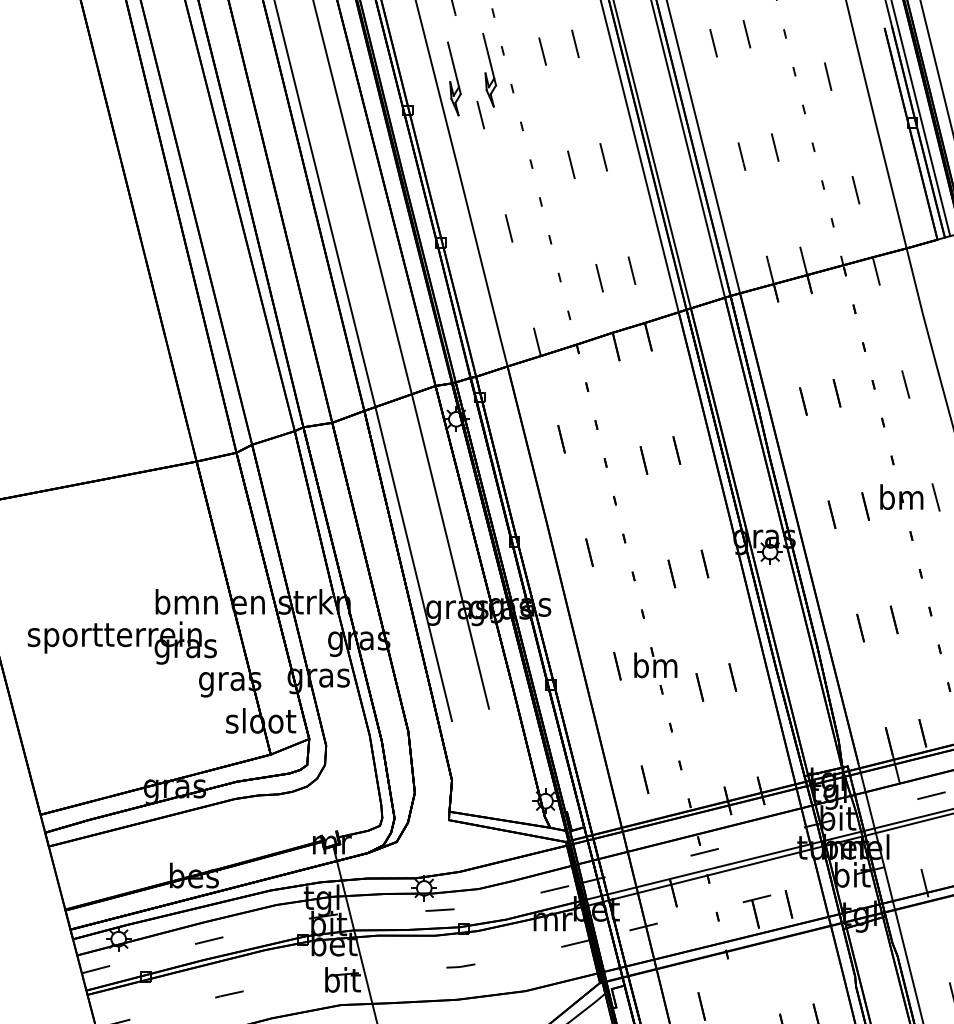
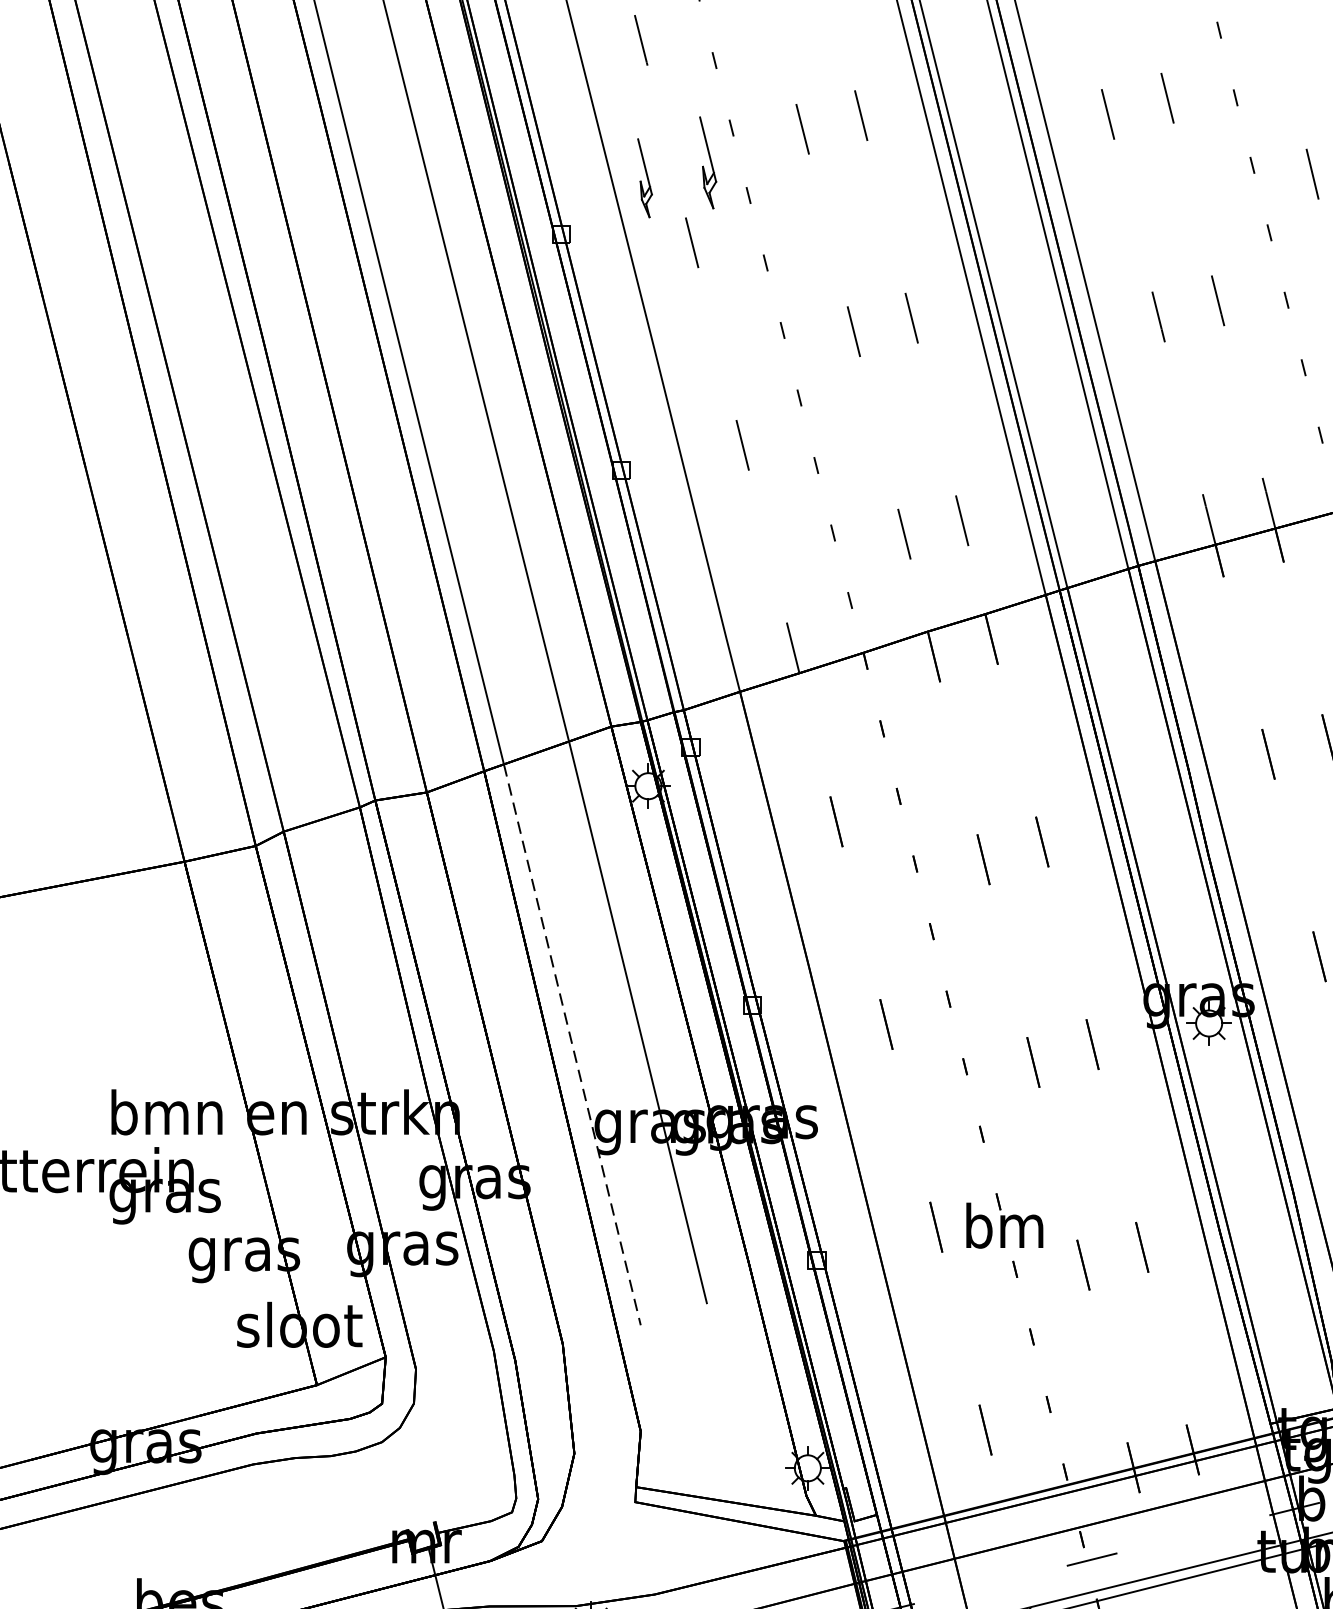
part: (489, 70) -> (707, 163), size x0.7
part: (454, 78) -> (645, 177), size x0.6
line: (413, 564) -> (571, 1045), solid -> dashed

